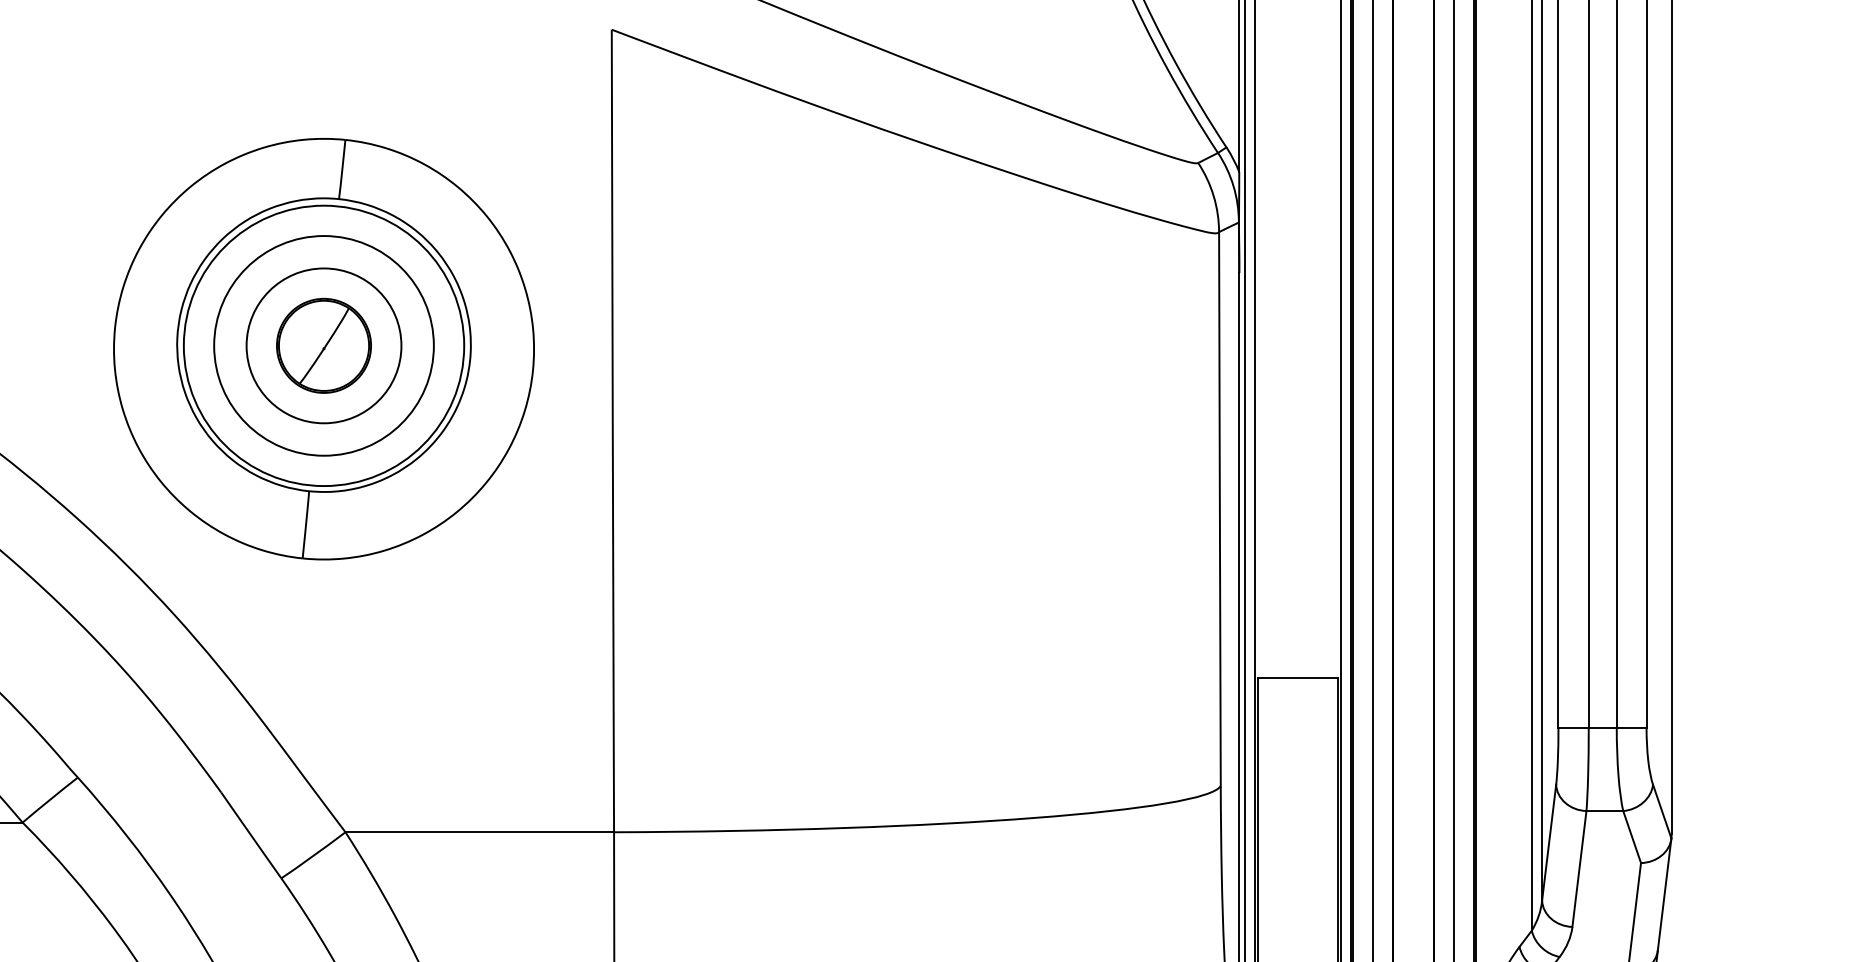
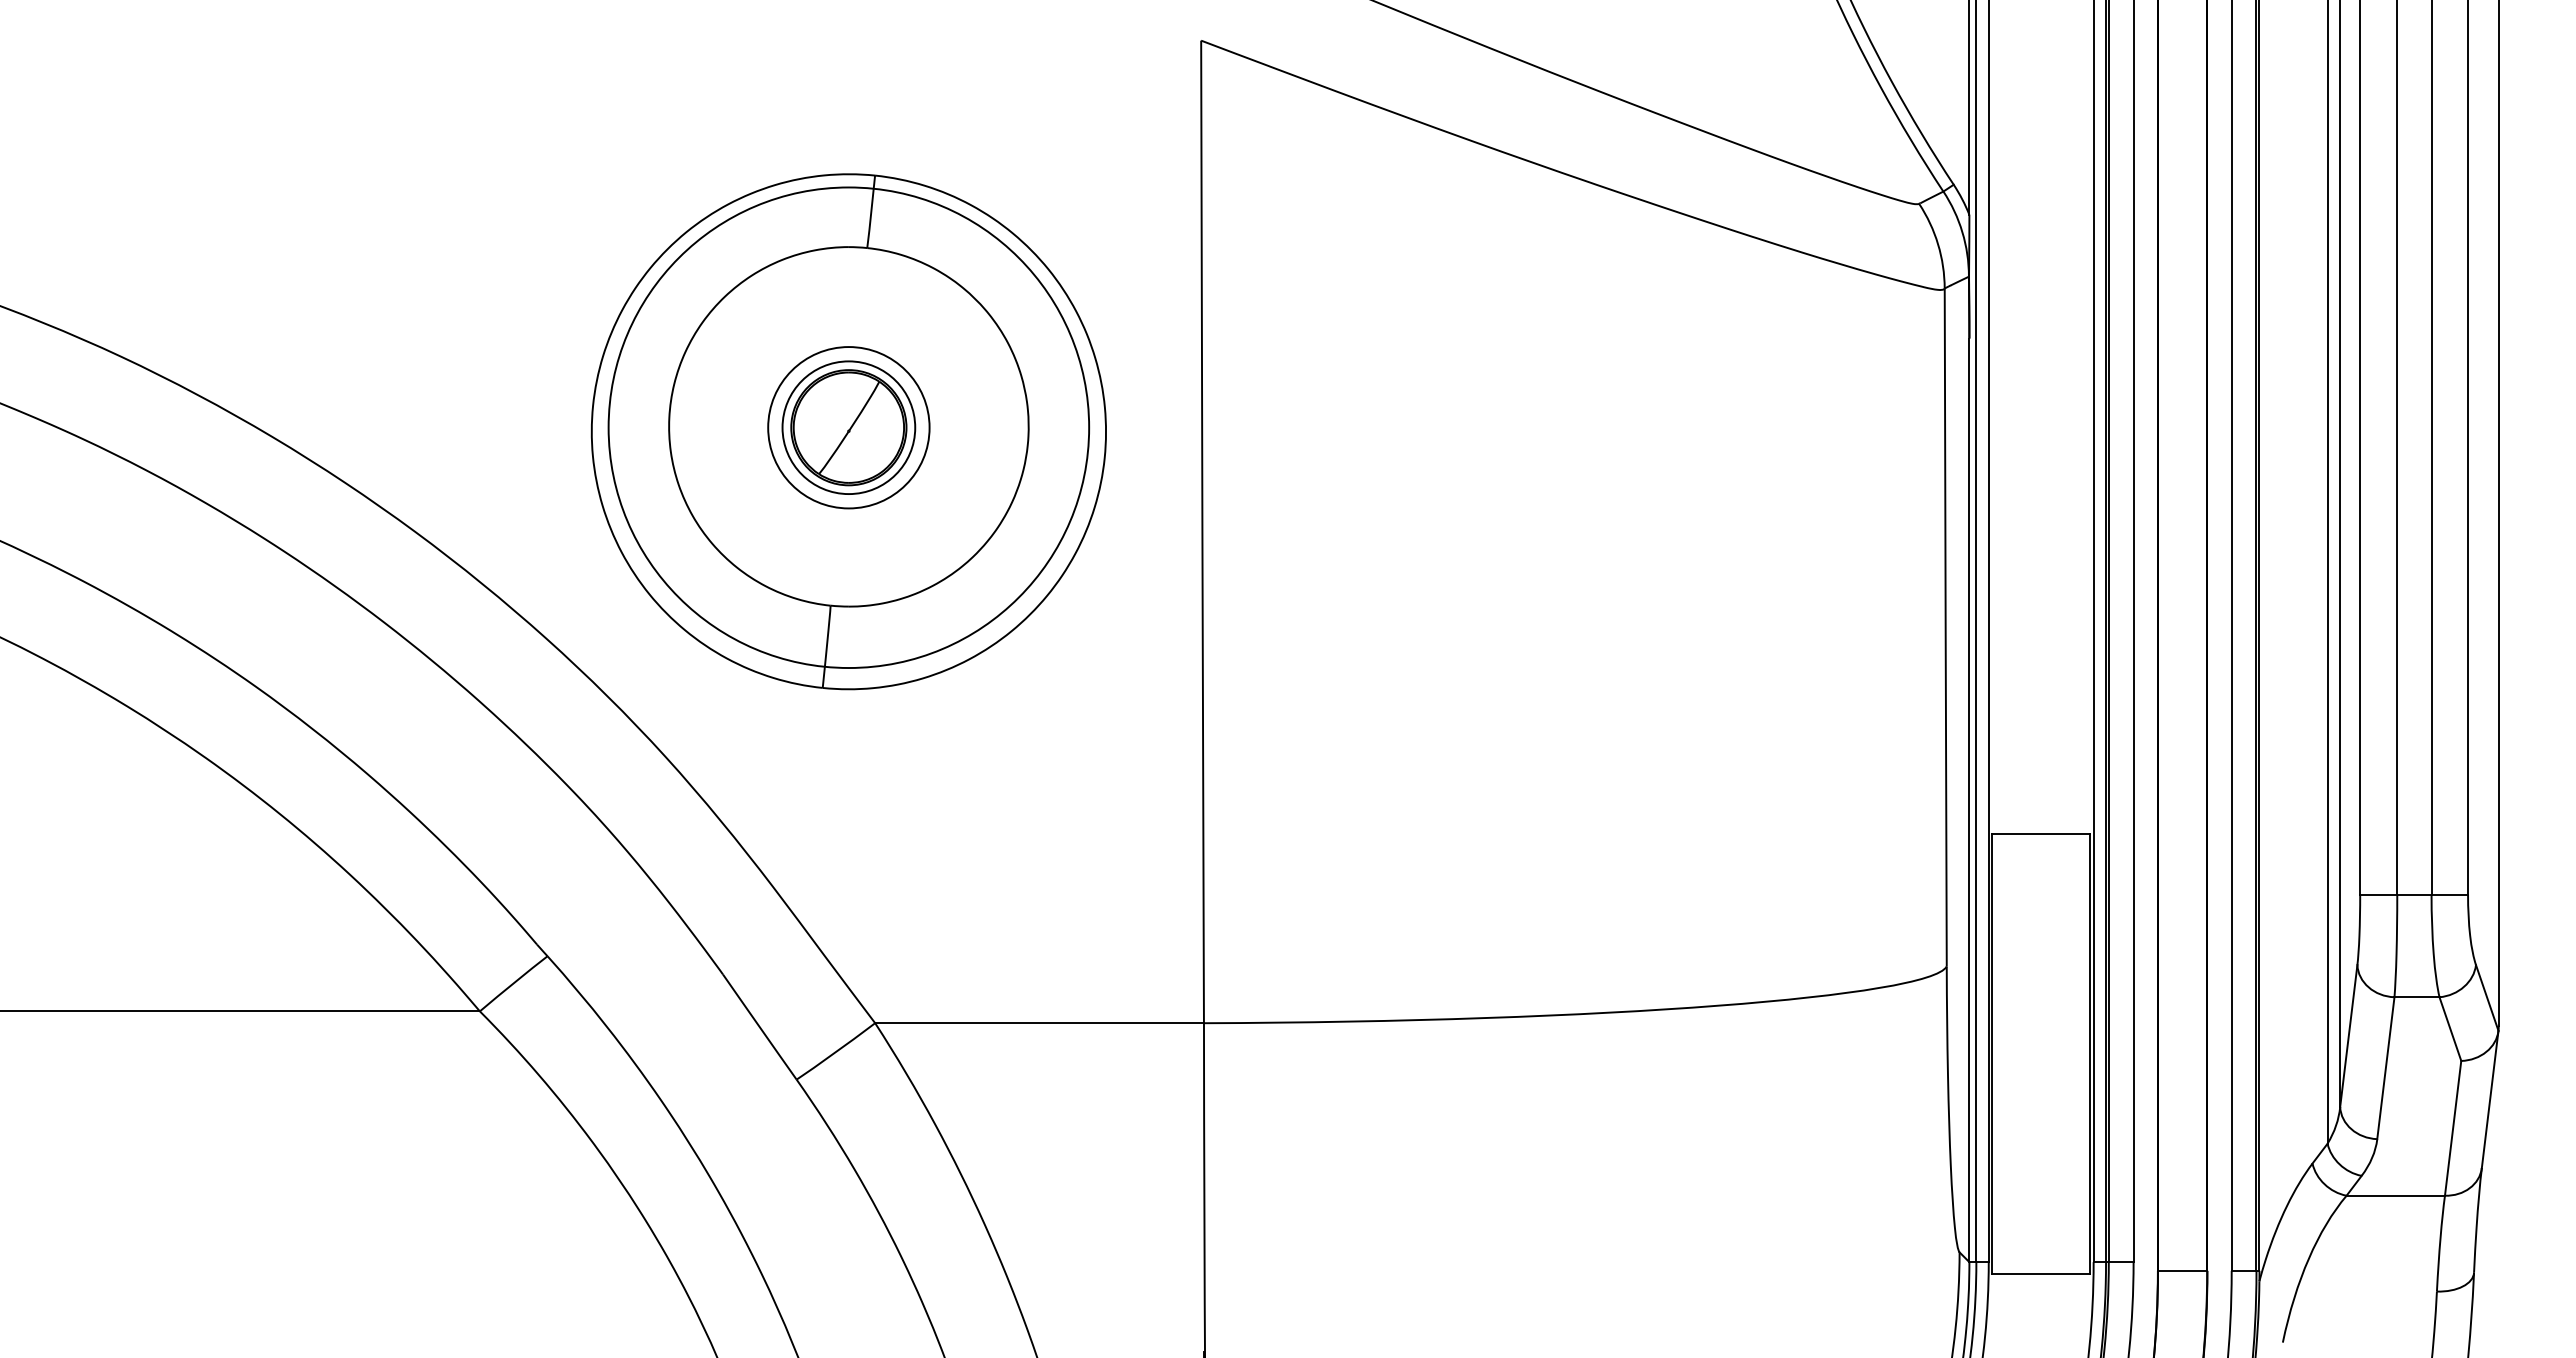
circle: (323, 345) -> (848, 427), size x0.6
circle: (323, 345) -> (848, 427), size x0.7
circle: (323, 345) -> (848, 427), size x1.4

